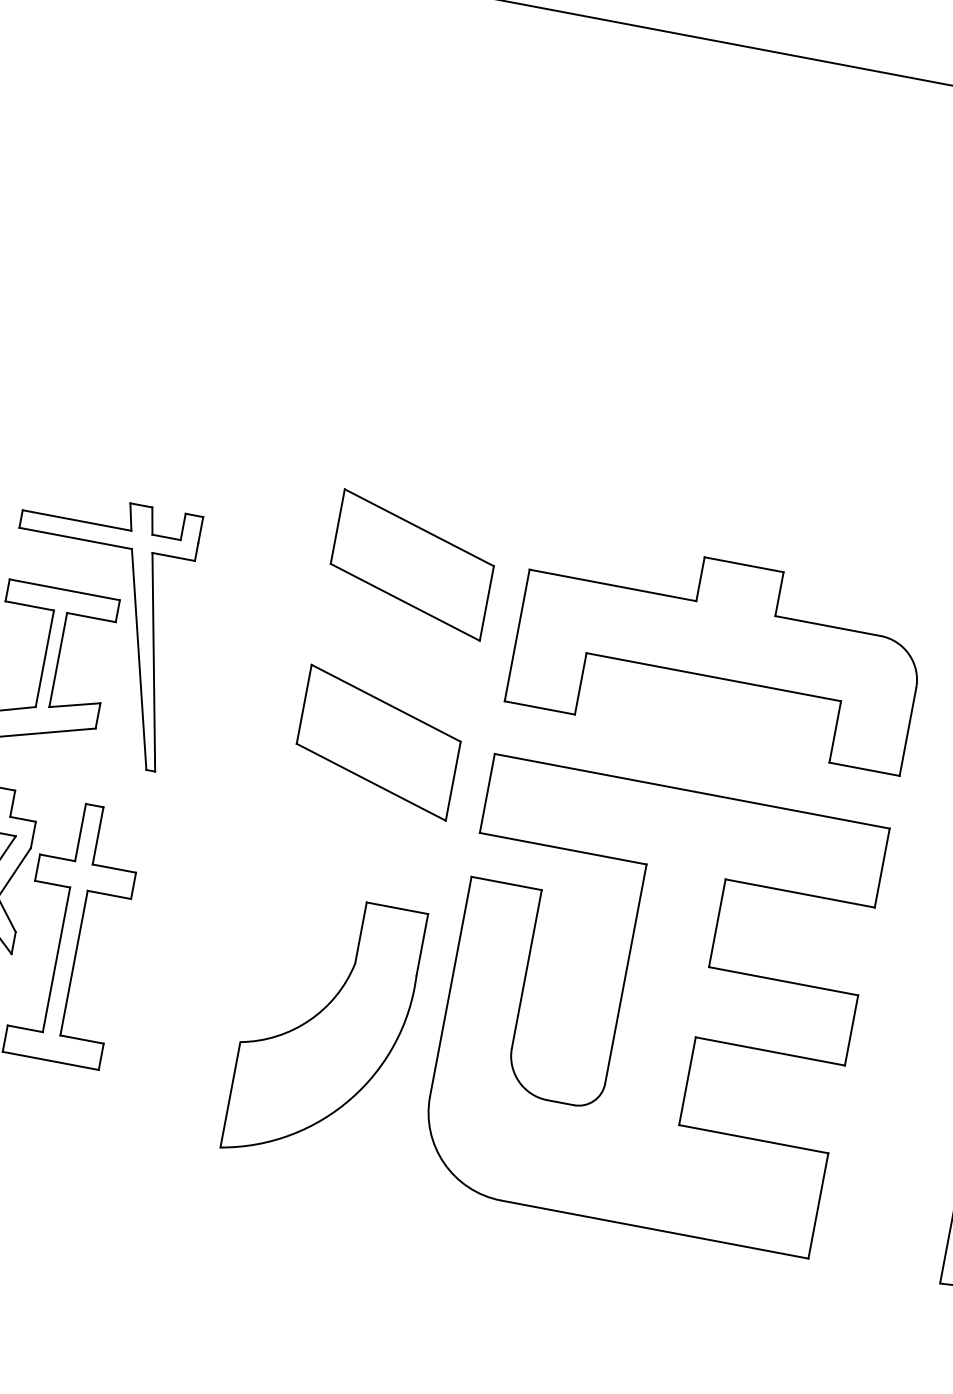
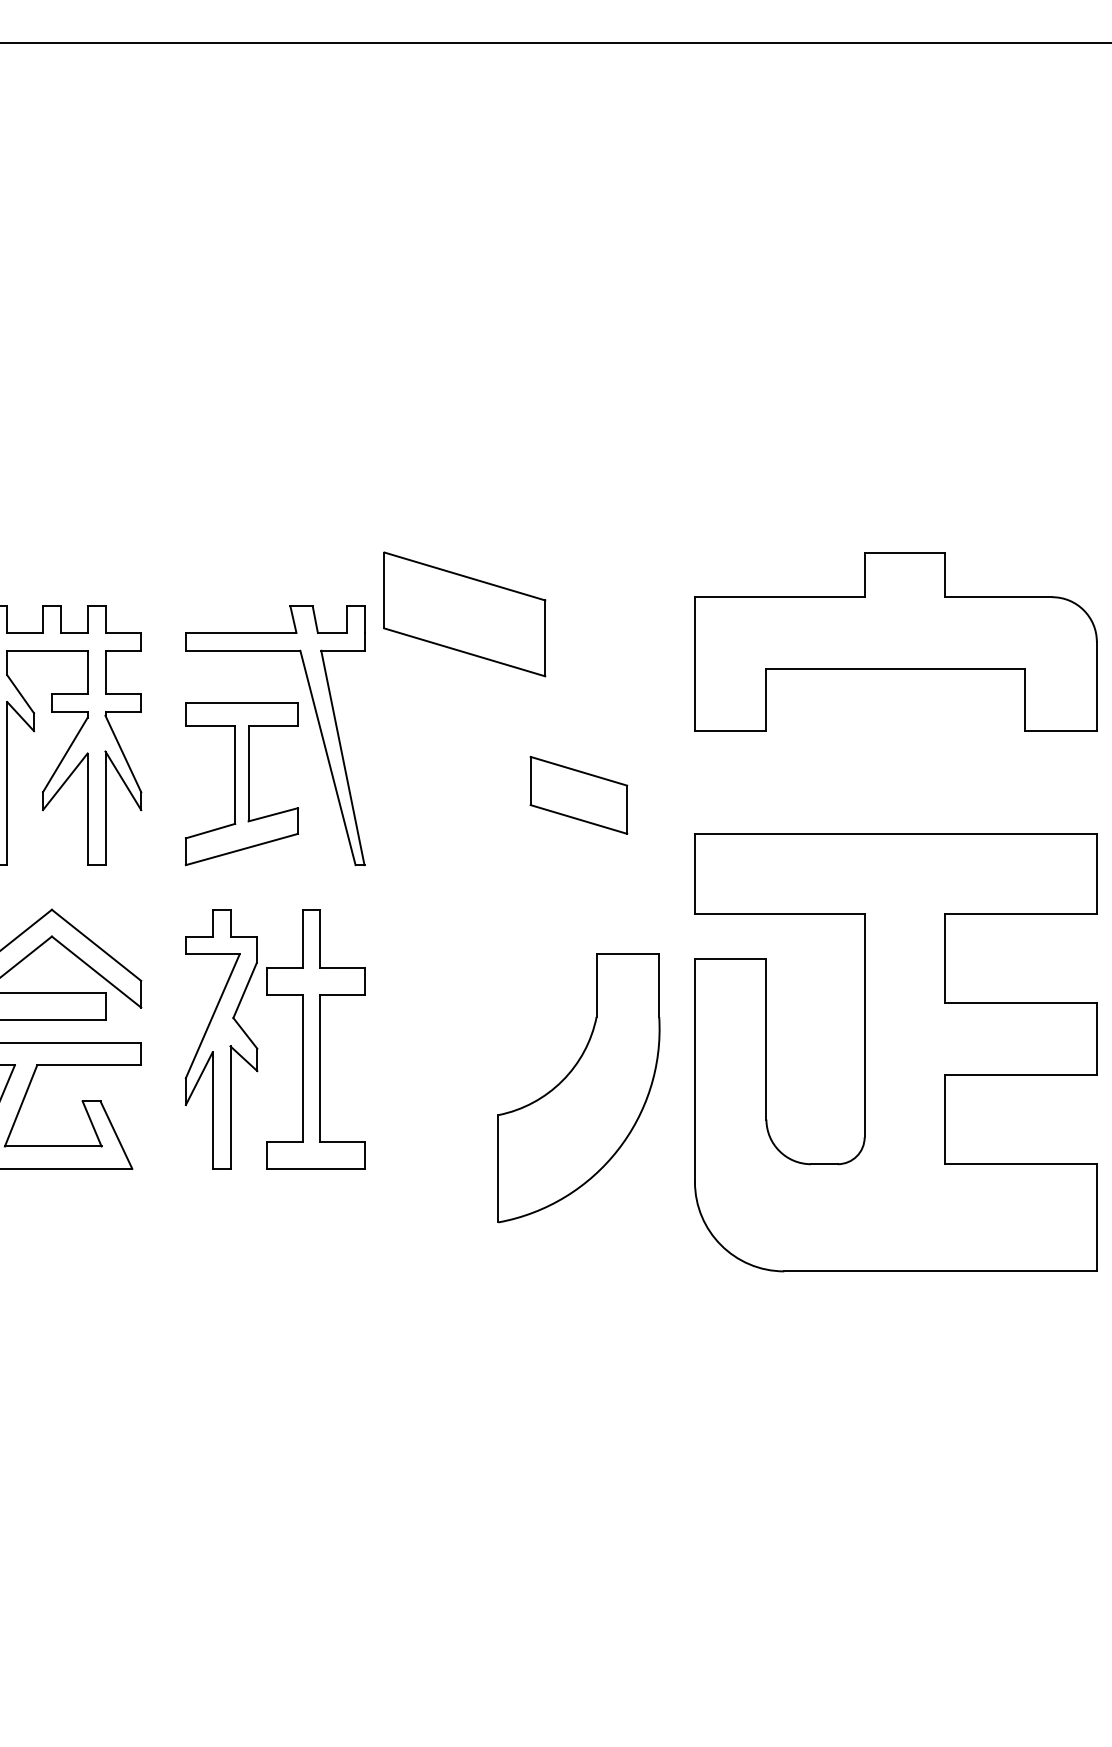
part: (411, 565) -> (464, 614), moved
part: (378, 742) -> (578, 795), size x0.6
part: (651, 1006) -> (895, 1052), moved

